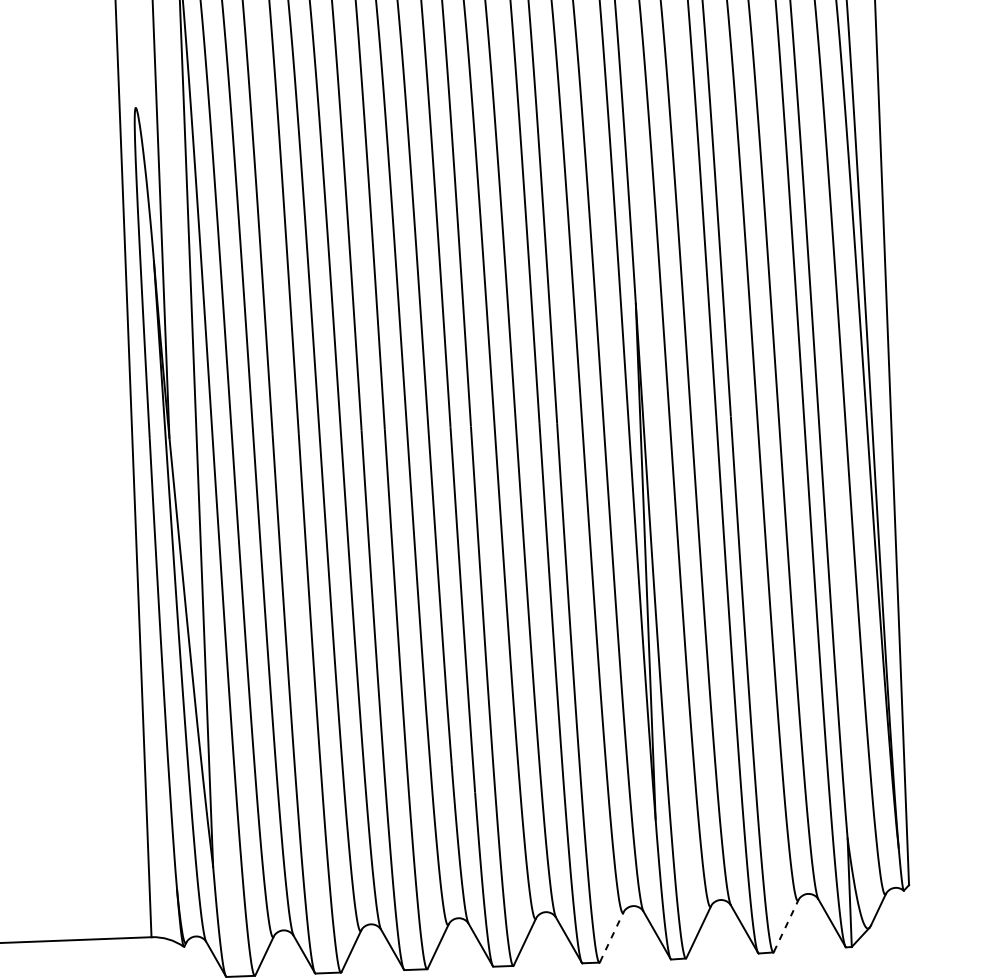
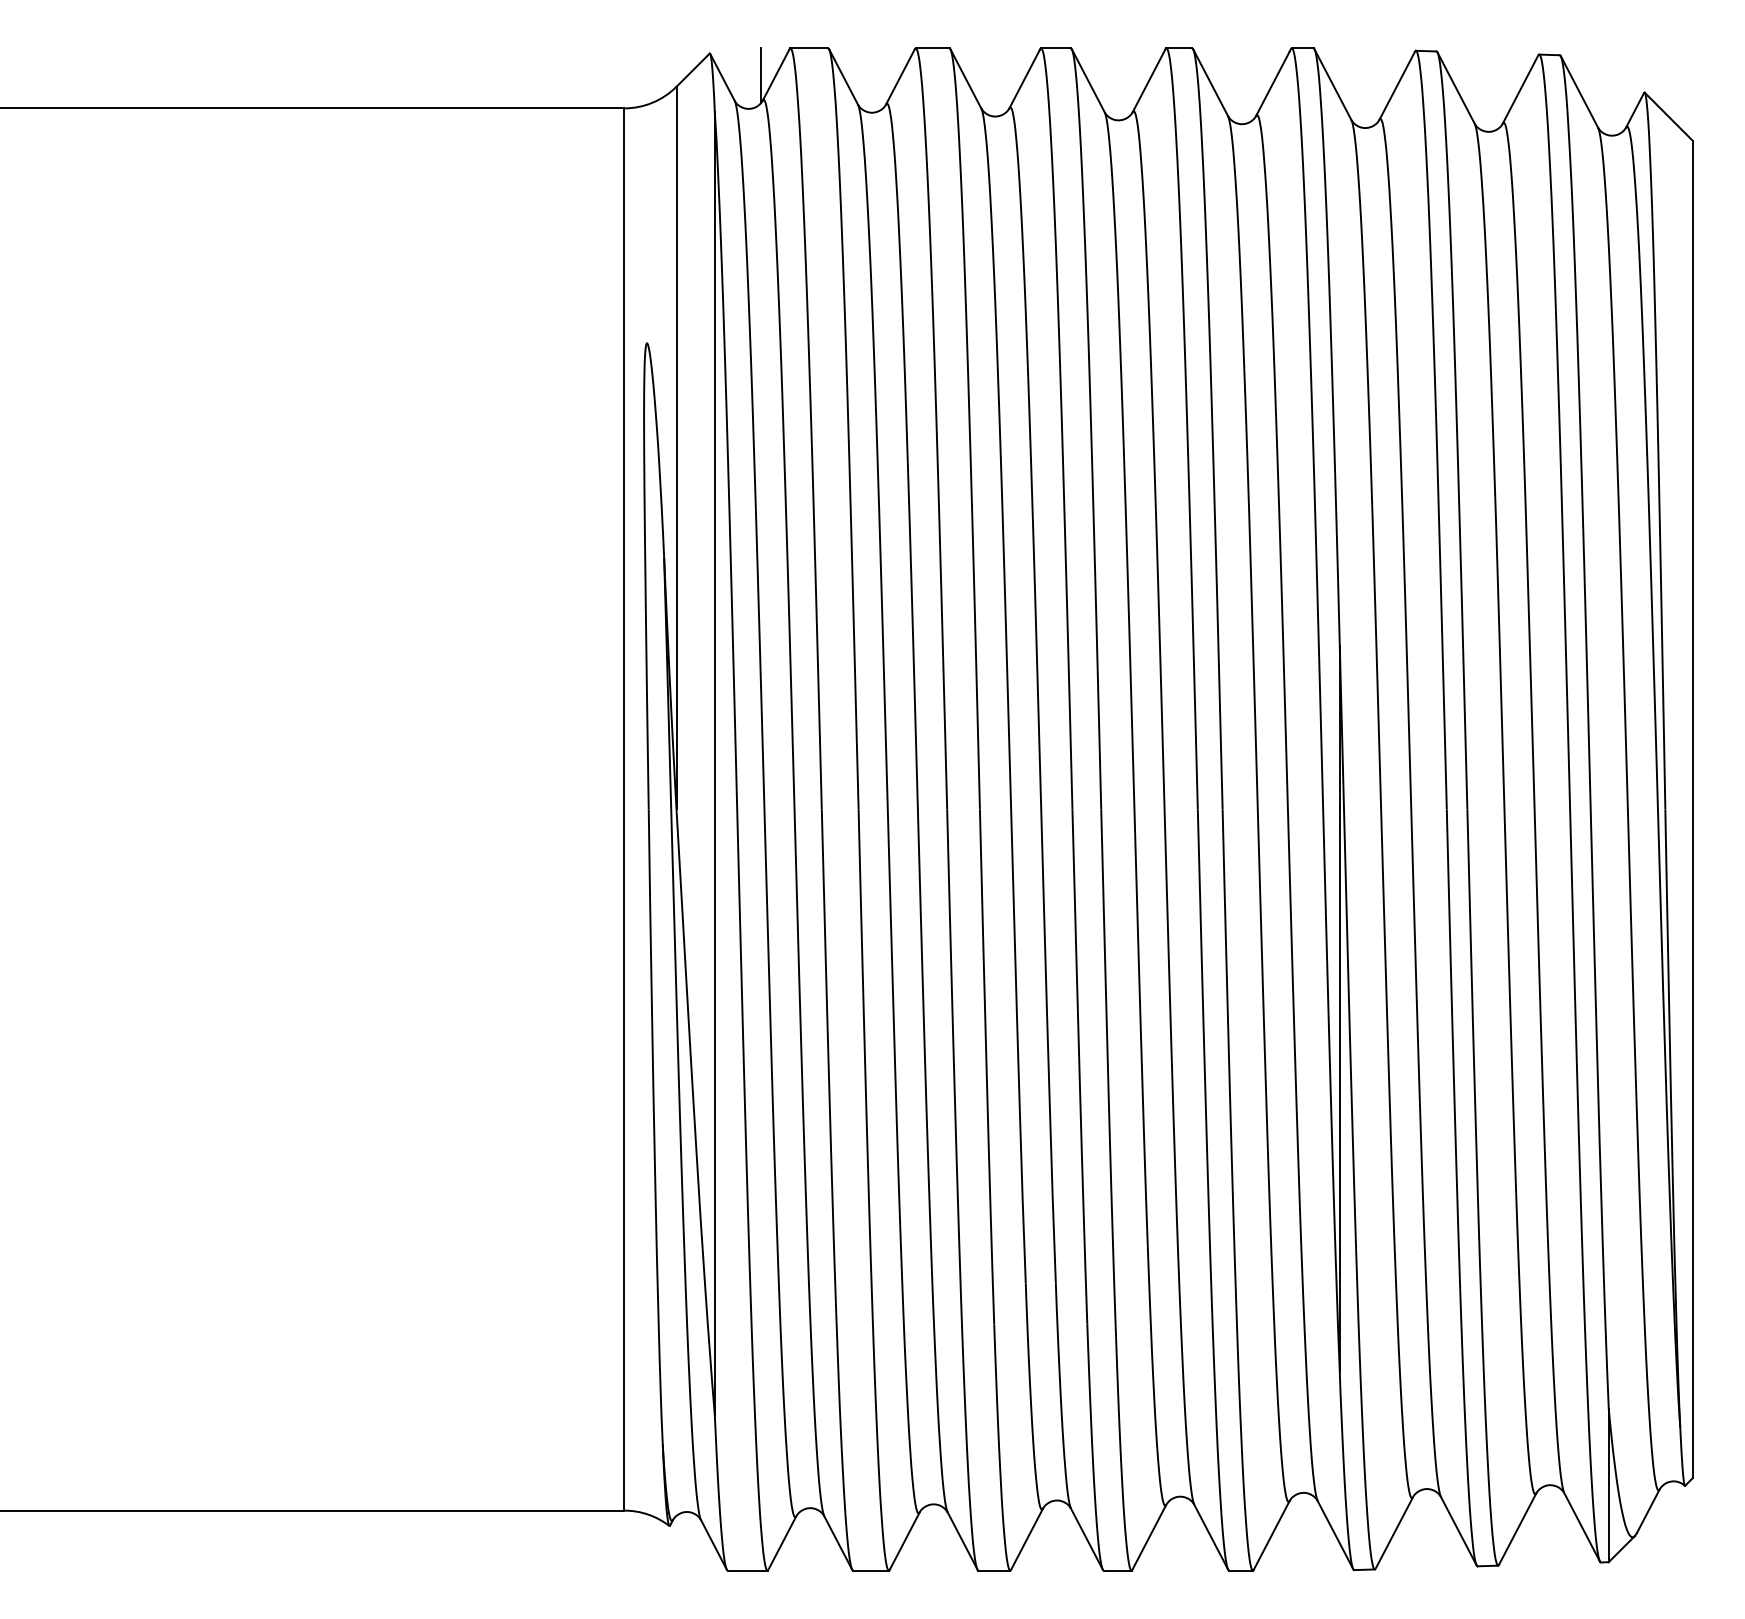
line: (786, 925) -> (1517, 1528), dashed -> solid
line: (611, 937) -> (1271, 1535), dashed -> solid

